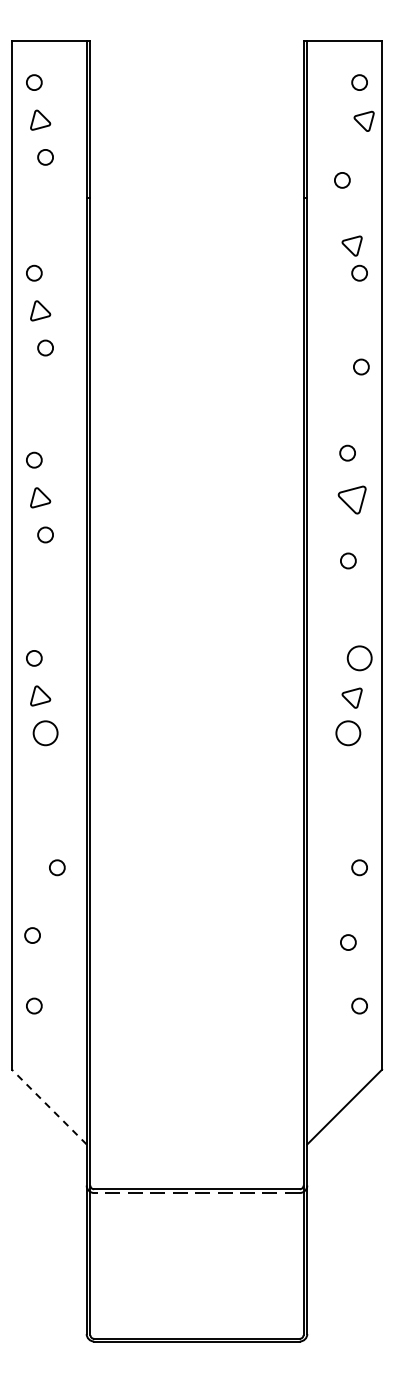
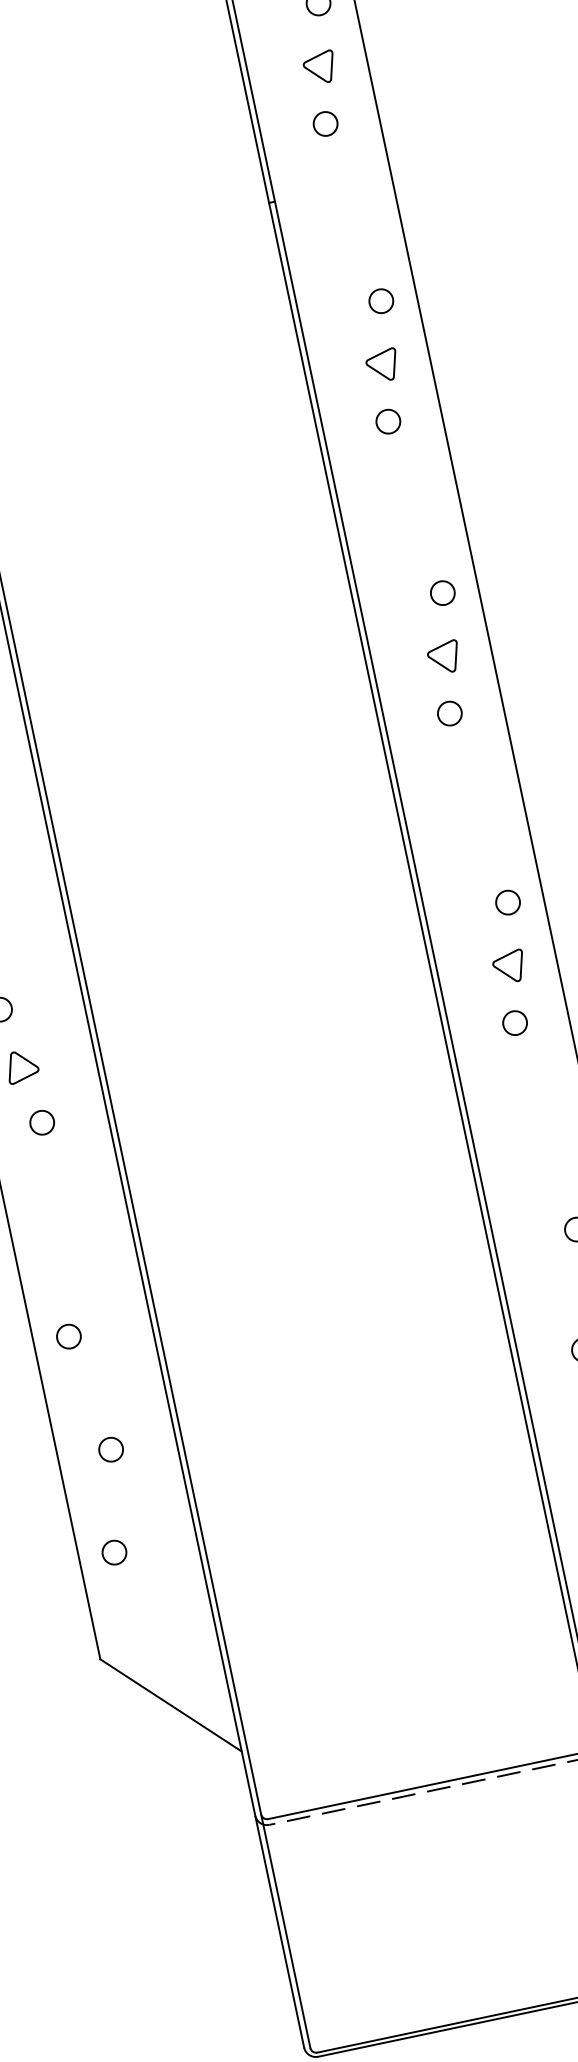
part: (363, 120) -> (318, 66), moved
circle: (342, 180) -> (325, 124), moved
part: (351, 245) -> (381, 365), moved
circle: (361, 366) -> (388, 420), moved
circle: (347, 452) -> (442, 592), moved
part: (351, 499) -> (443, 657), size x0.71
circle: (348, 560) -> (449, 712), moved
circle: (359, 658) -> (507, 902), size x0.62
circle: (45, 732) -> (41, 1121), size x0.62
circle: (348, 732) -> (515, 1022), size x0.62
circle: (57, 867) -> (69, 1336), moved
circle: (32, 935) -> (110, 1449), moved
line: (49, 1107) -> (171, 1706), dashed -> solid

